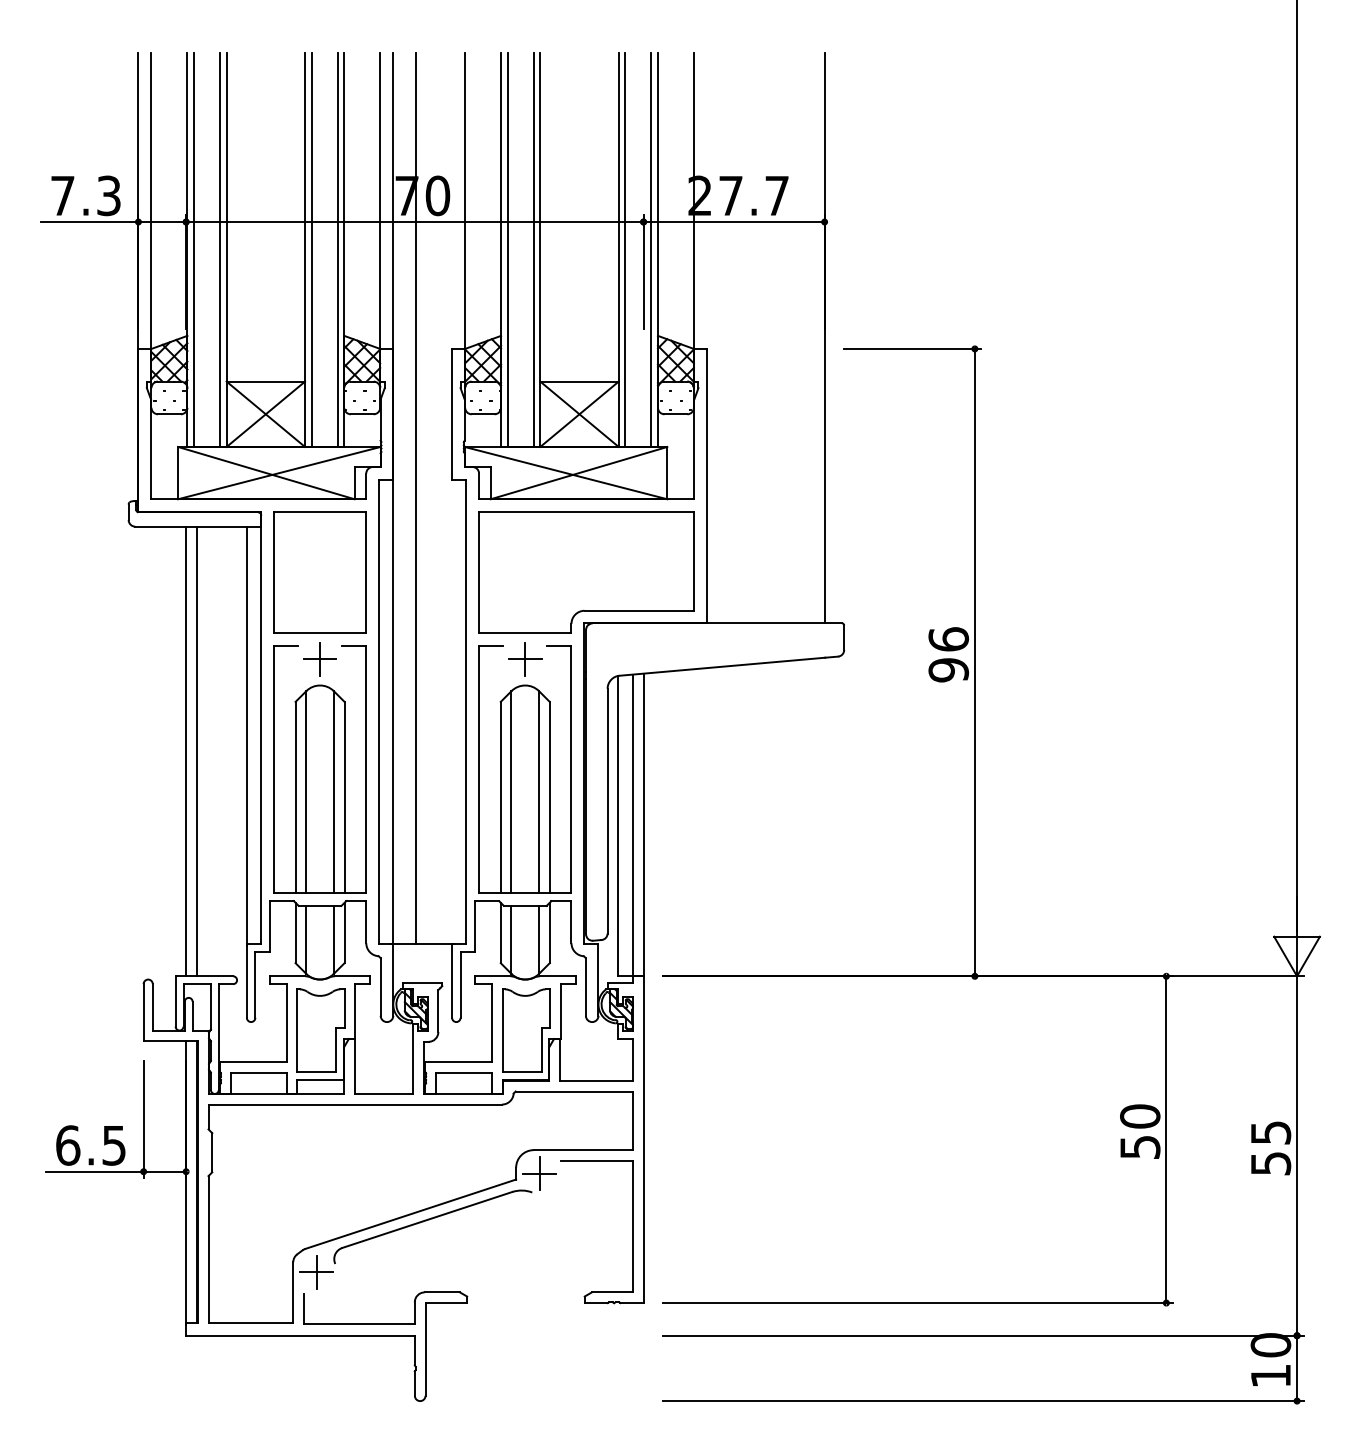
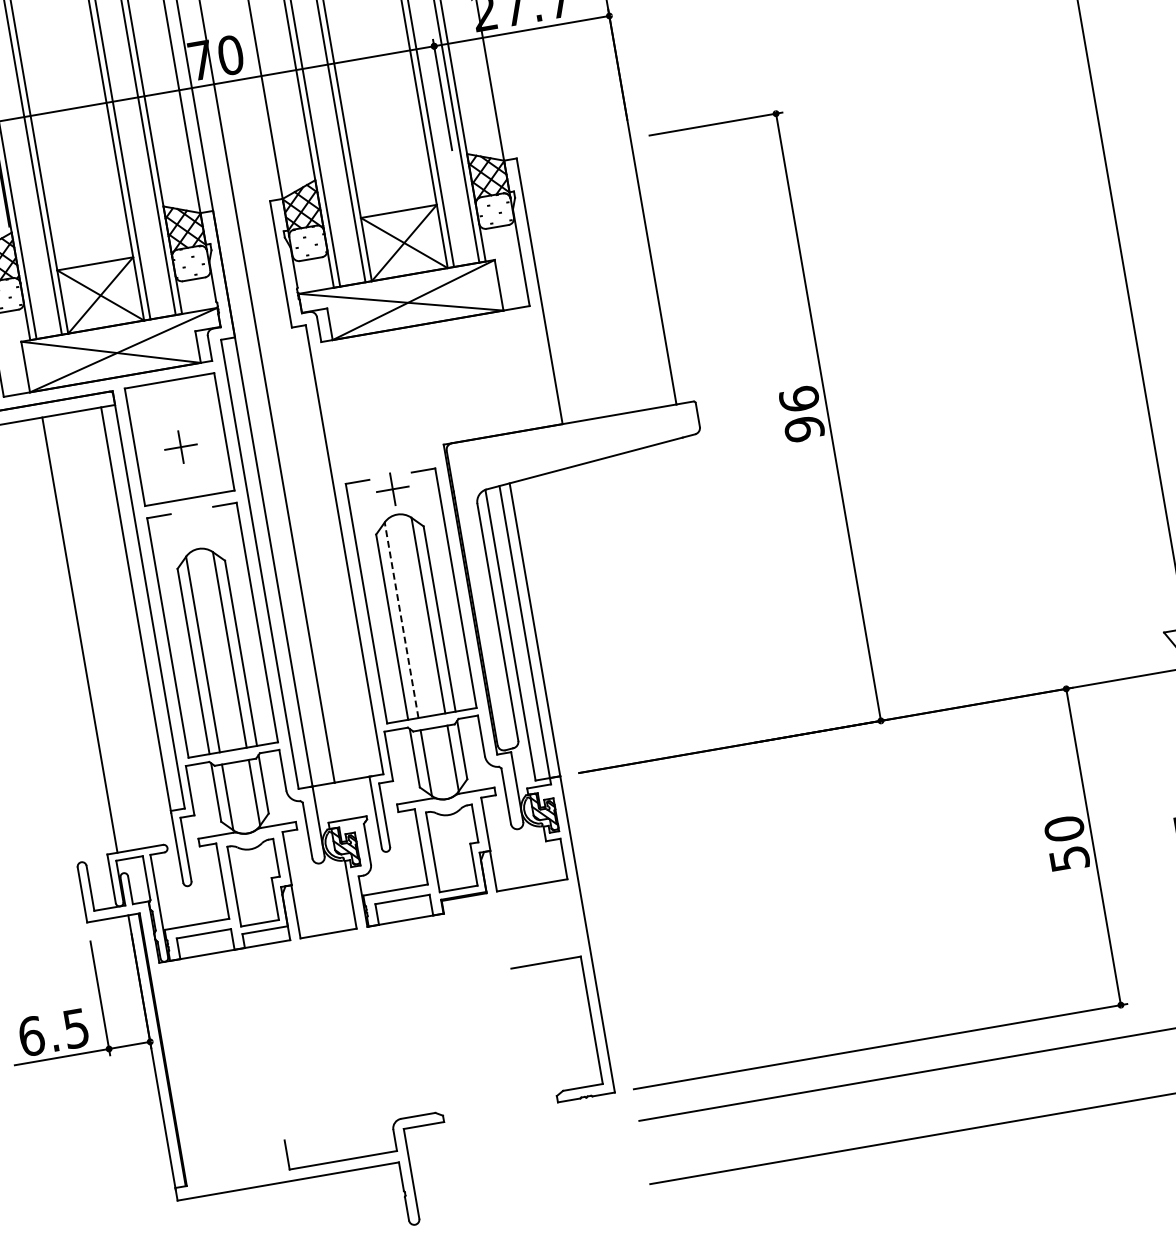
part: (586, 572) -> (437, 394), removed
part: (319, 659) -> (180, 447), moved
line: (196, 751) -> (89, 633), removed
line: (511, 791) -> (401, 619), solid -> dashed
part: (420, 1206) -> (382, 1036), removed

